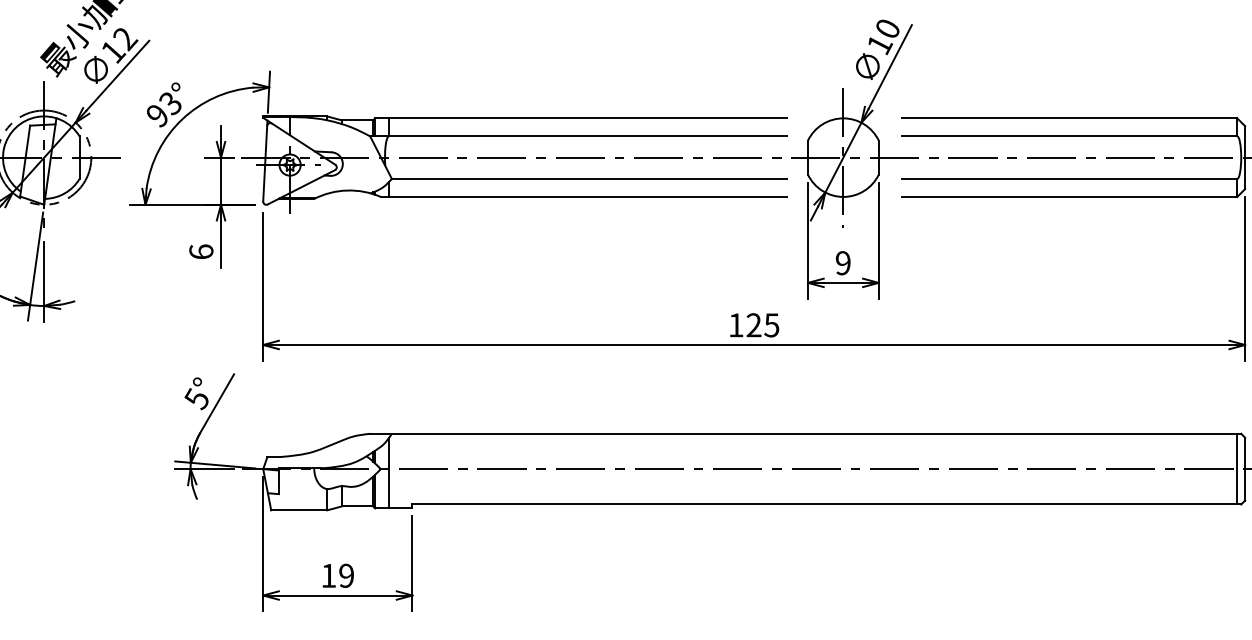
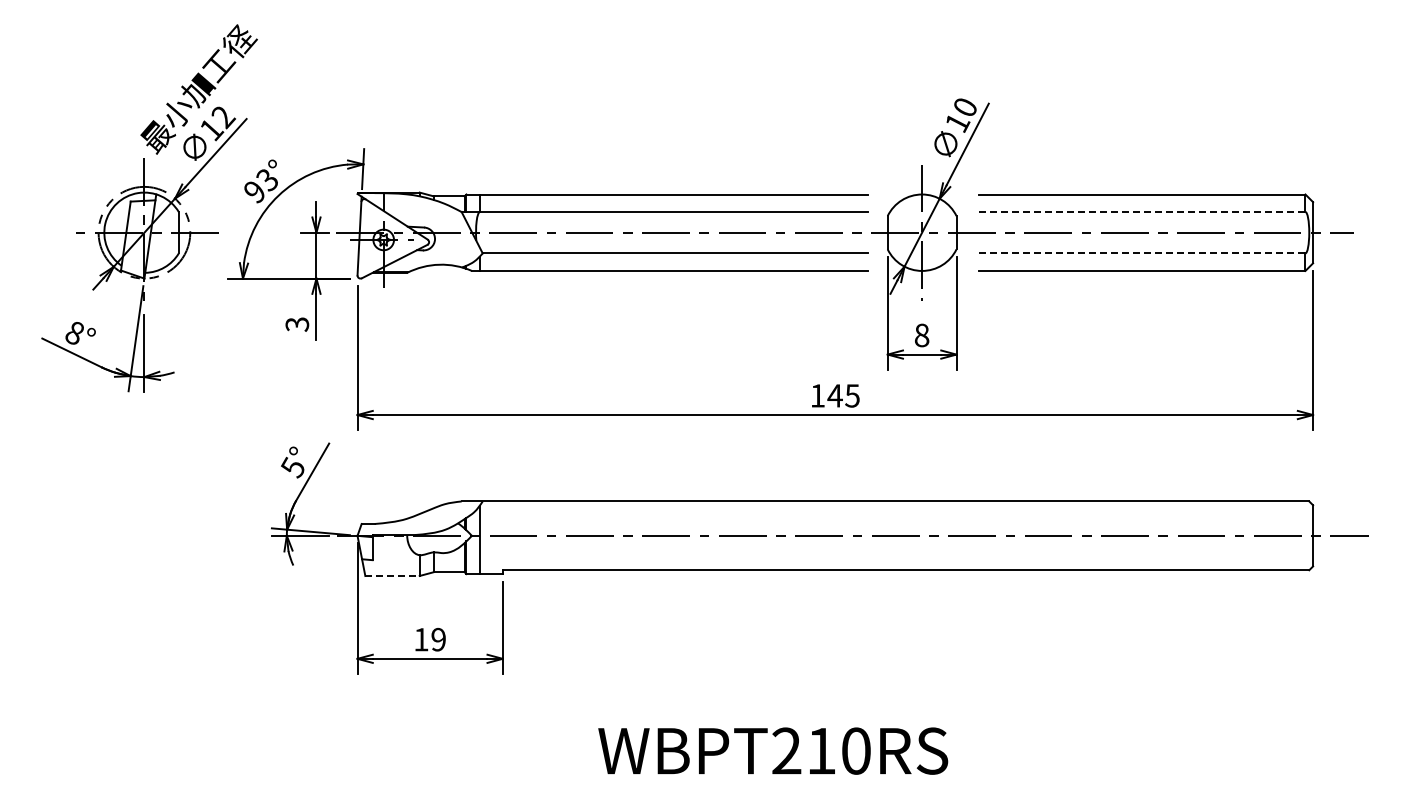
line: (1069, 136) -> (1142, 212), solid -> dashed
line: (1069, 179) -> (1142, 253), solid -> dashed
text: (201, 251) -> (297, 324), 6 -> 3
text: (842, 263) -> (921, 335), 9 -> 8
text: (753, 324) -> (834, 395), 125 -> 145
line: (1237, 468) -> (1305, 535), removed
line: (300, 509) -> (393, 575), solid -> dashed

